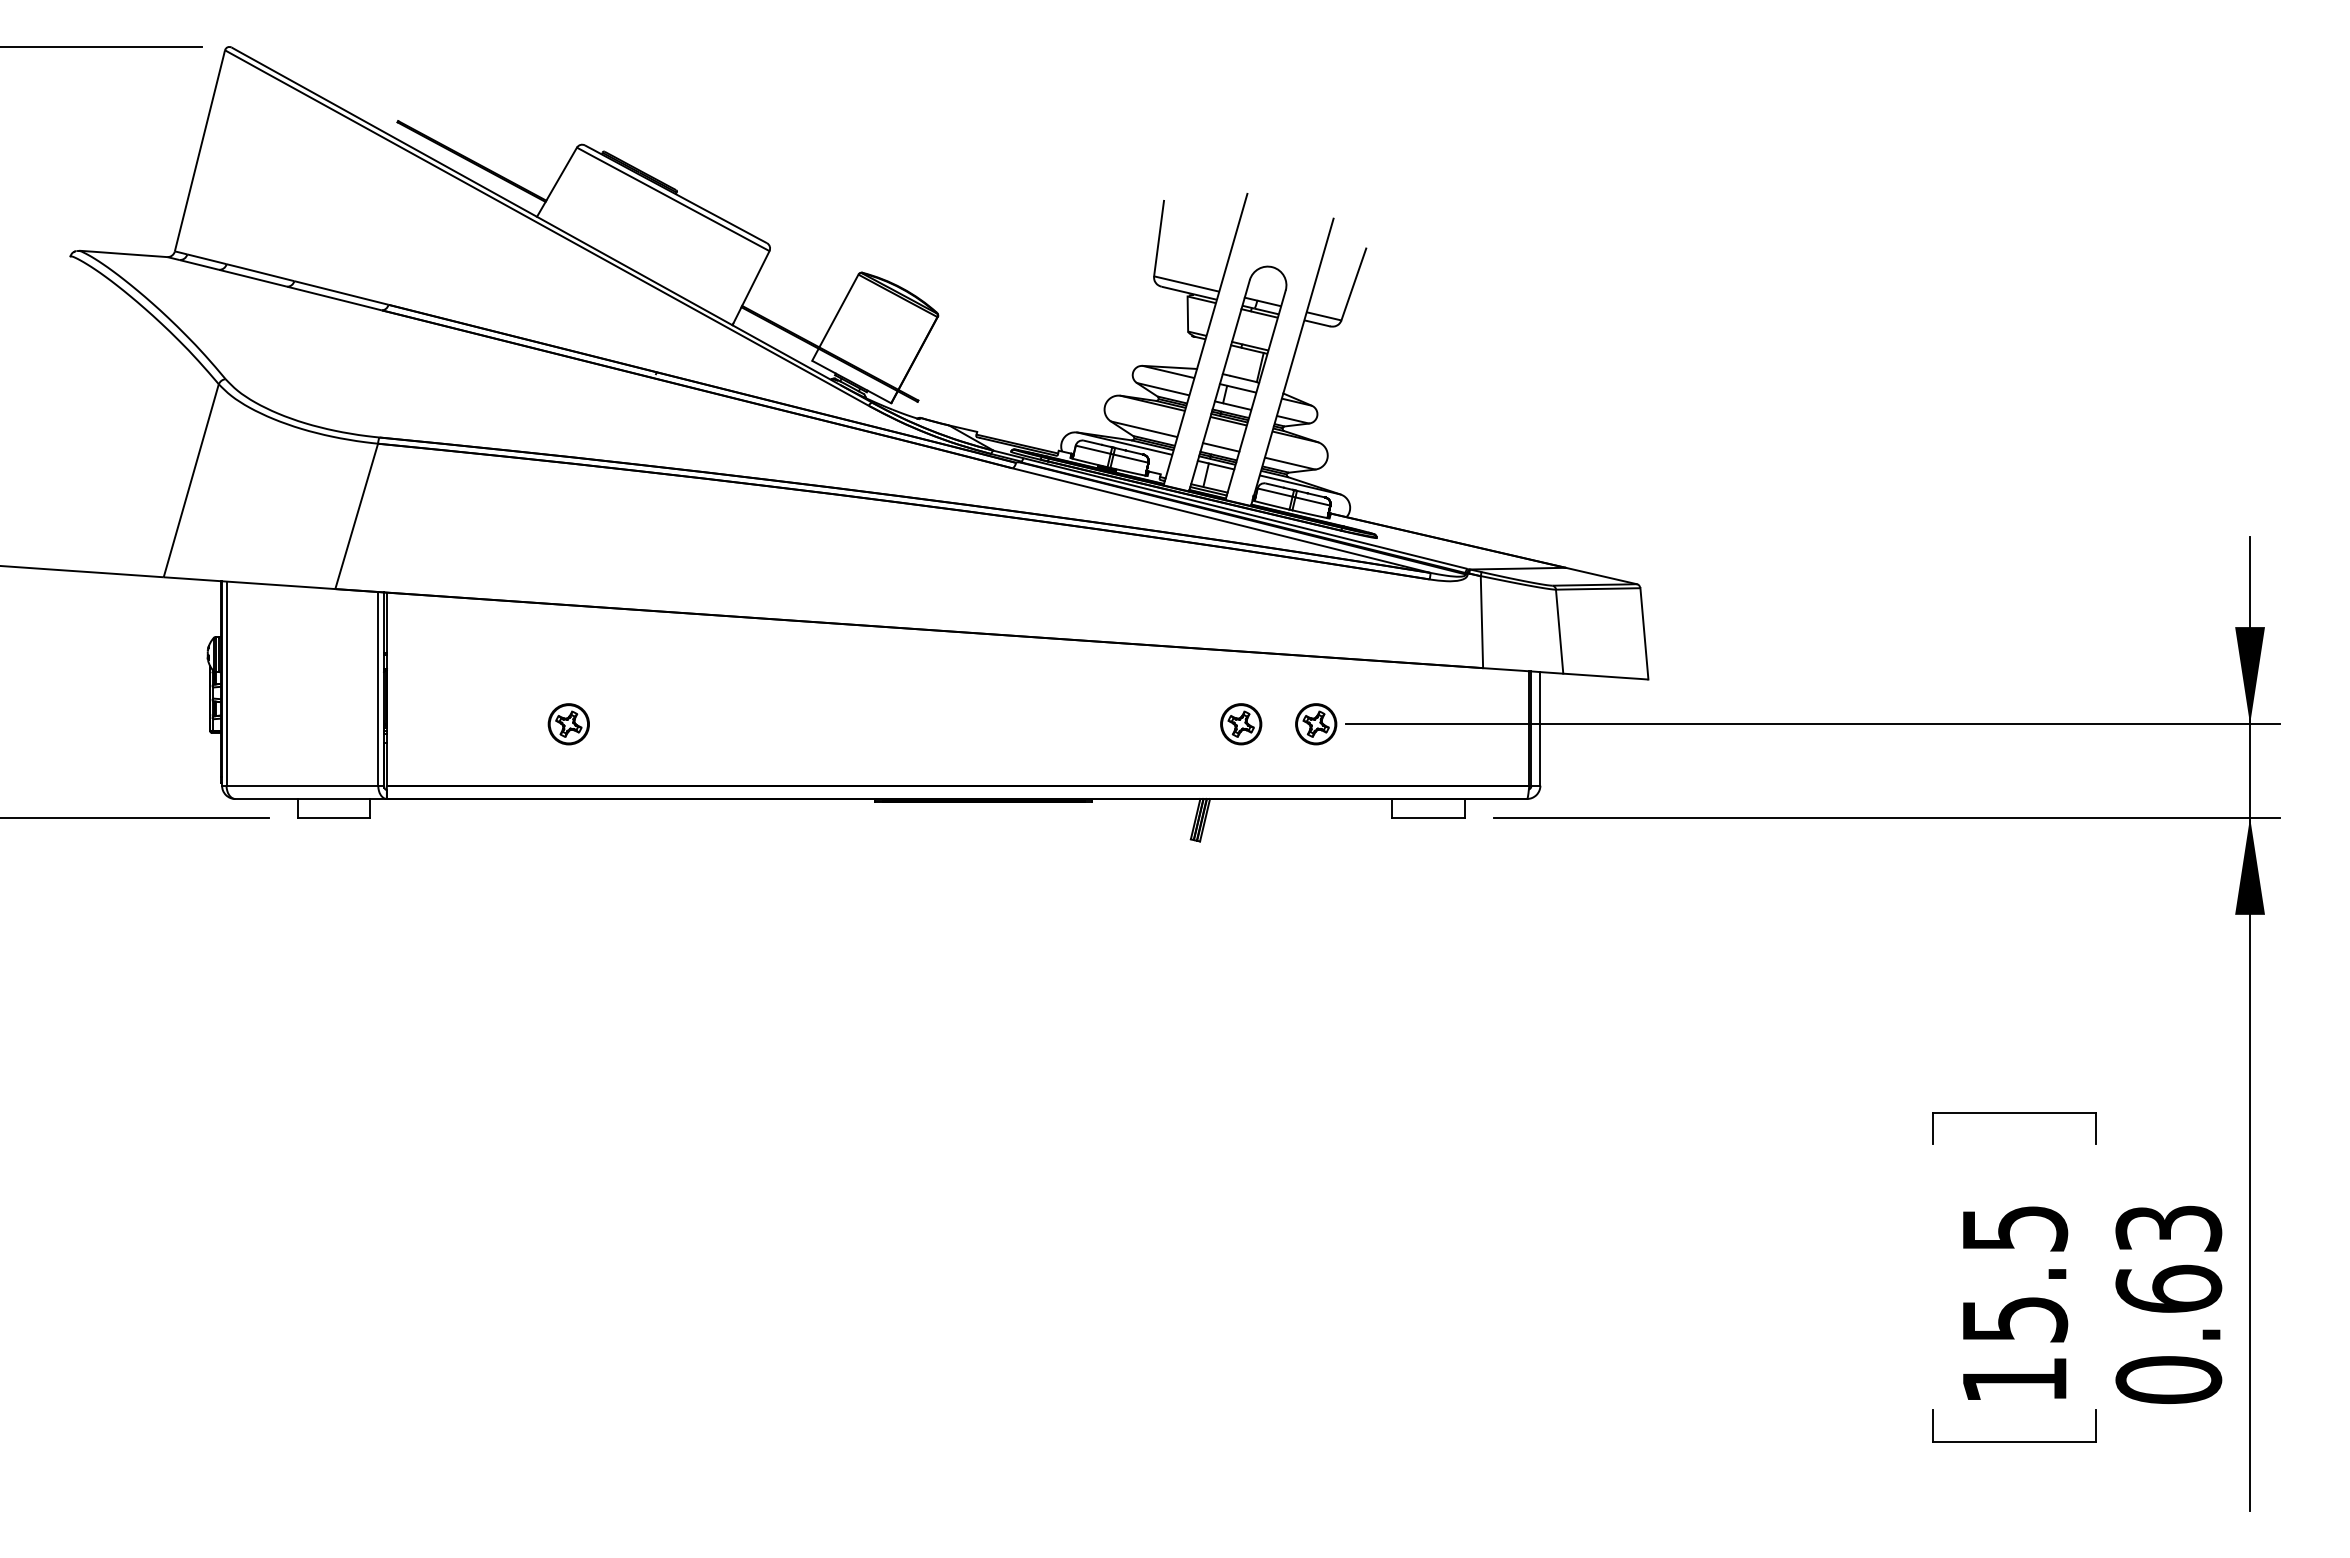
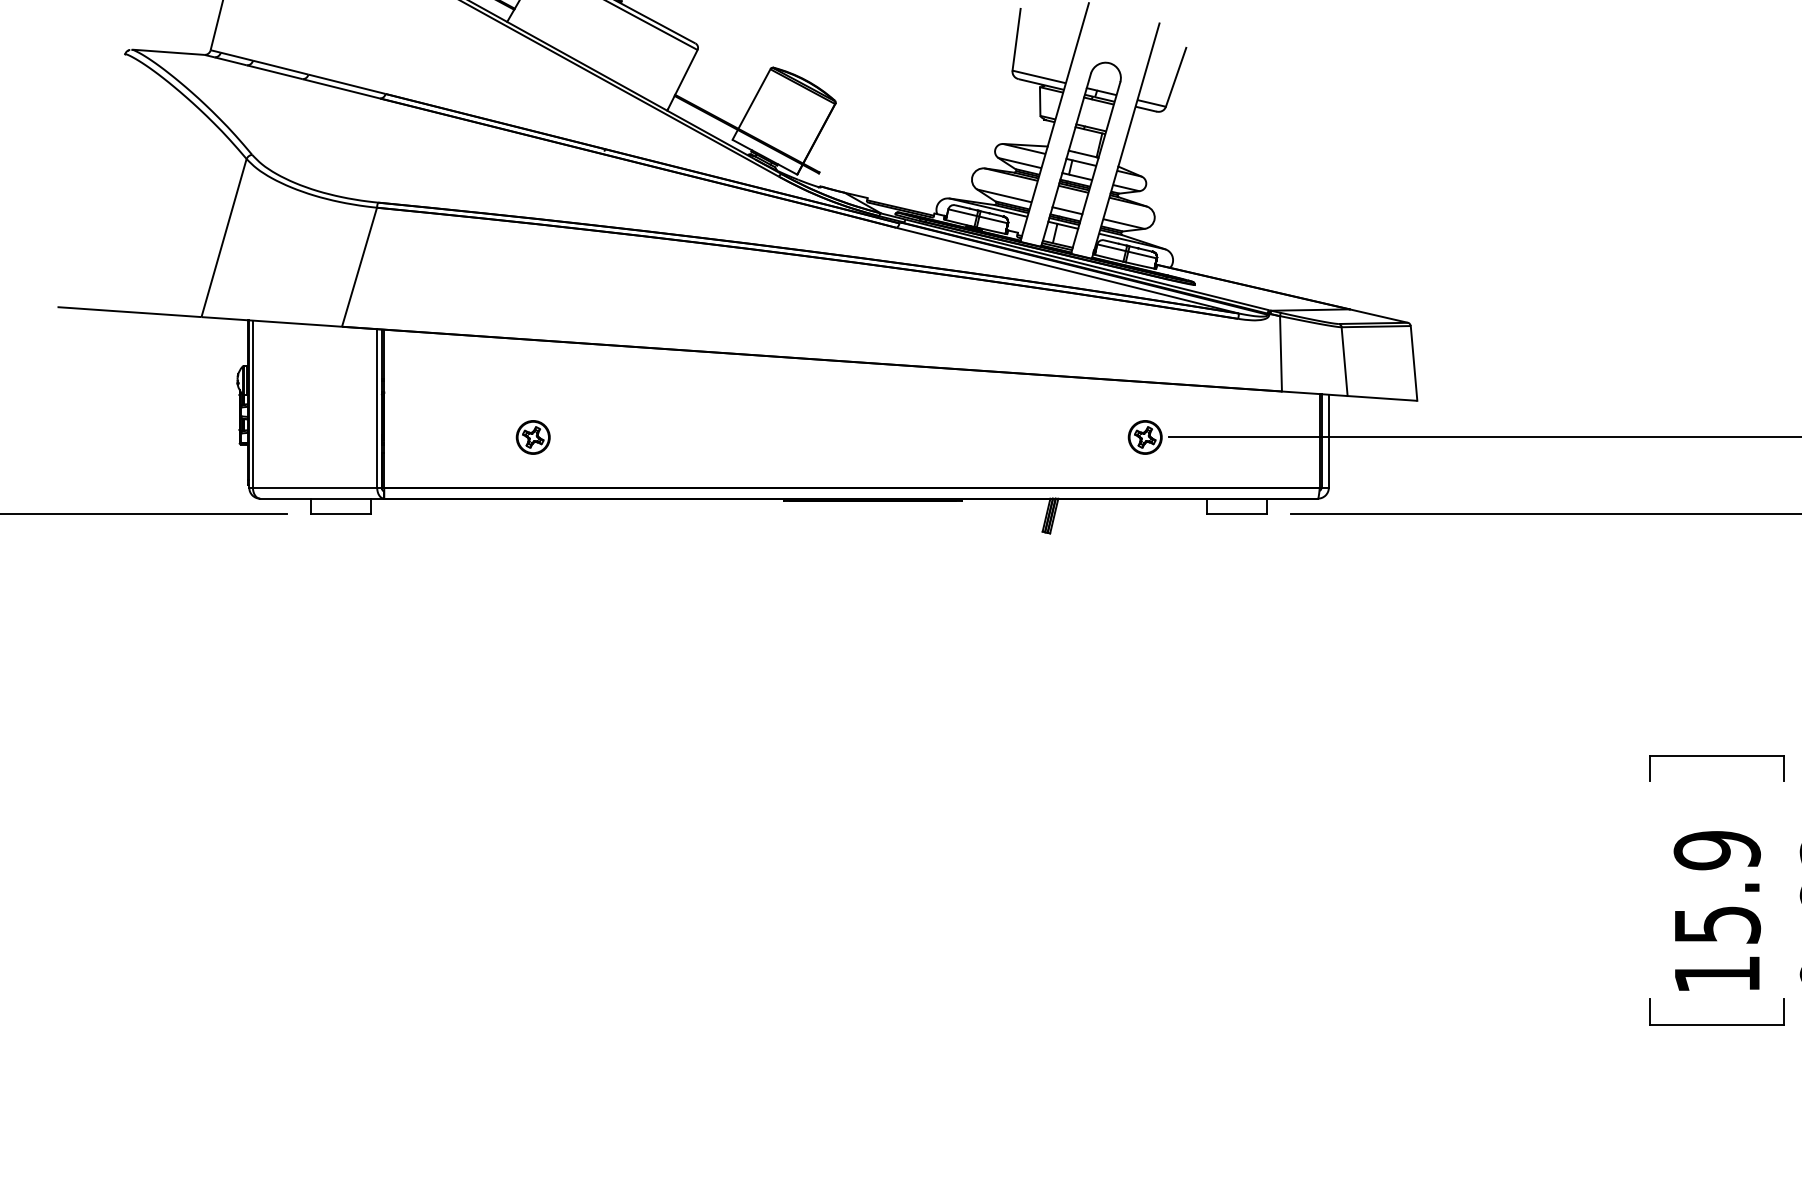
part: (1241, 724) -> (1084, 437), removed
text: (2014, 1228) -> (1717, 850), 15.5 -> 15.9

